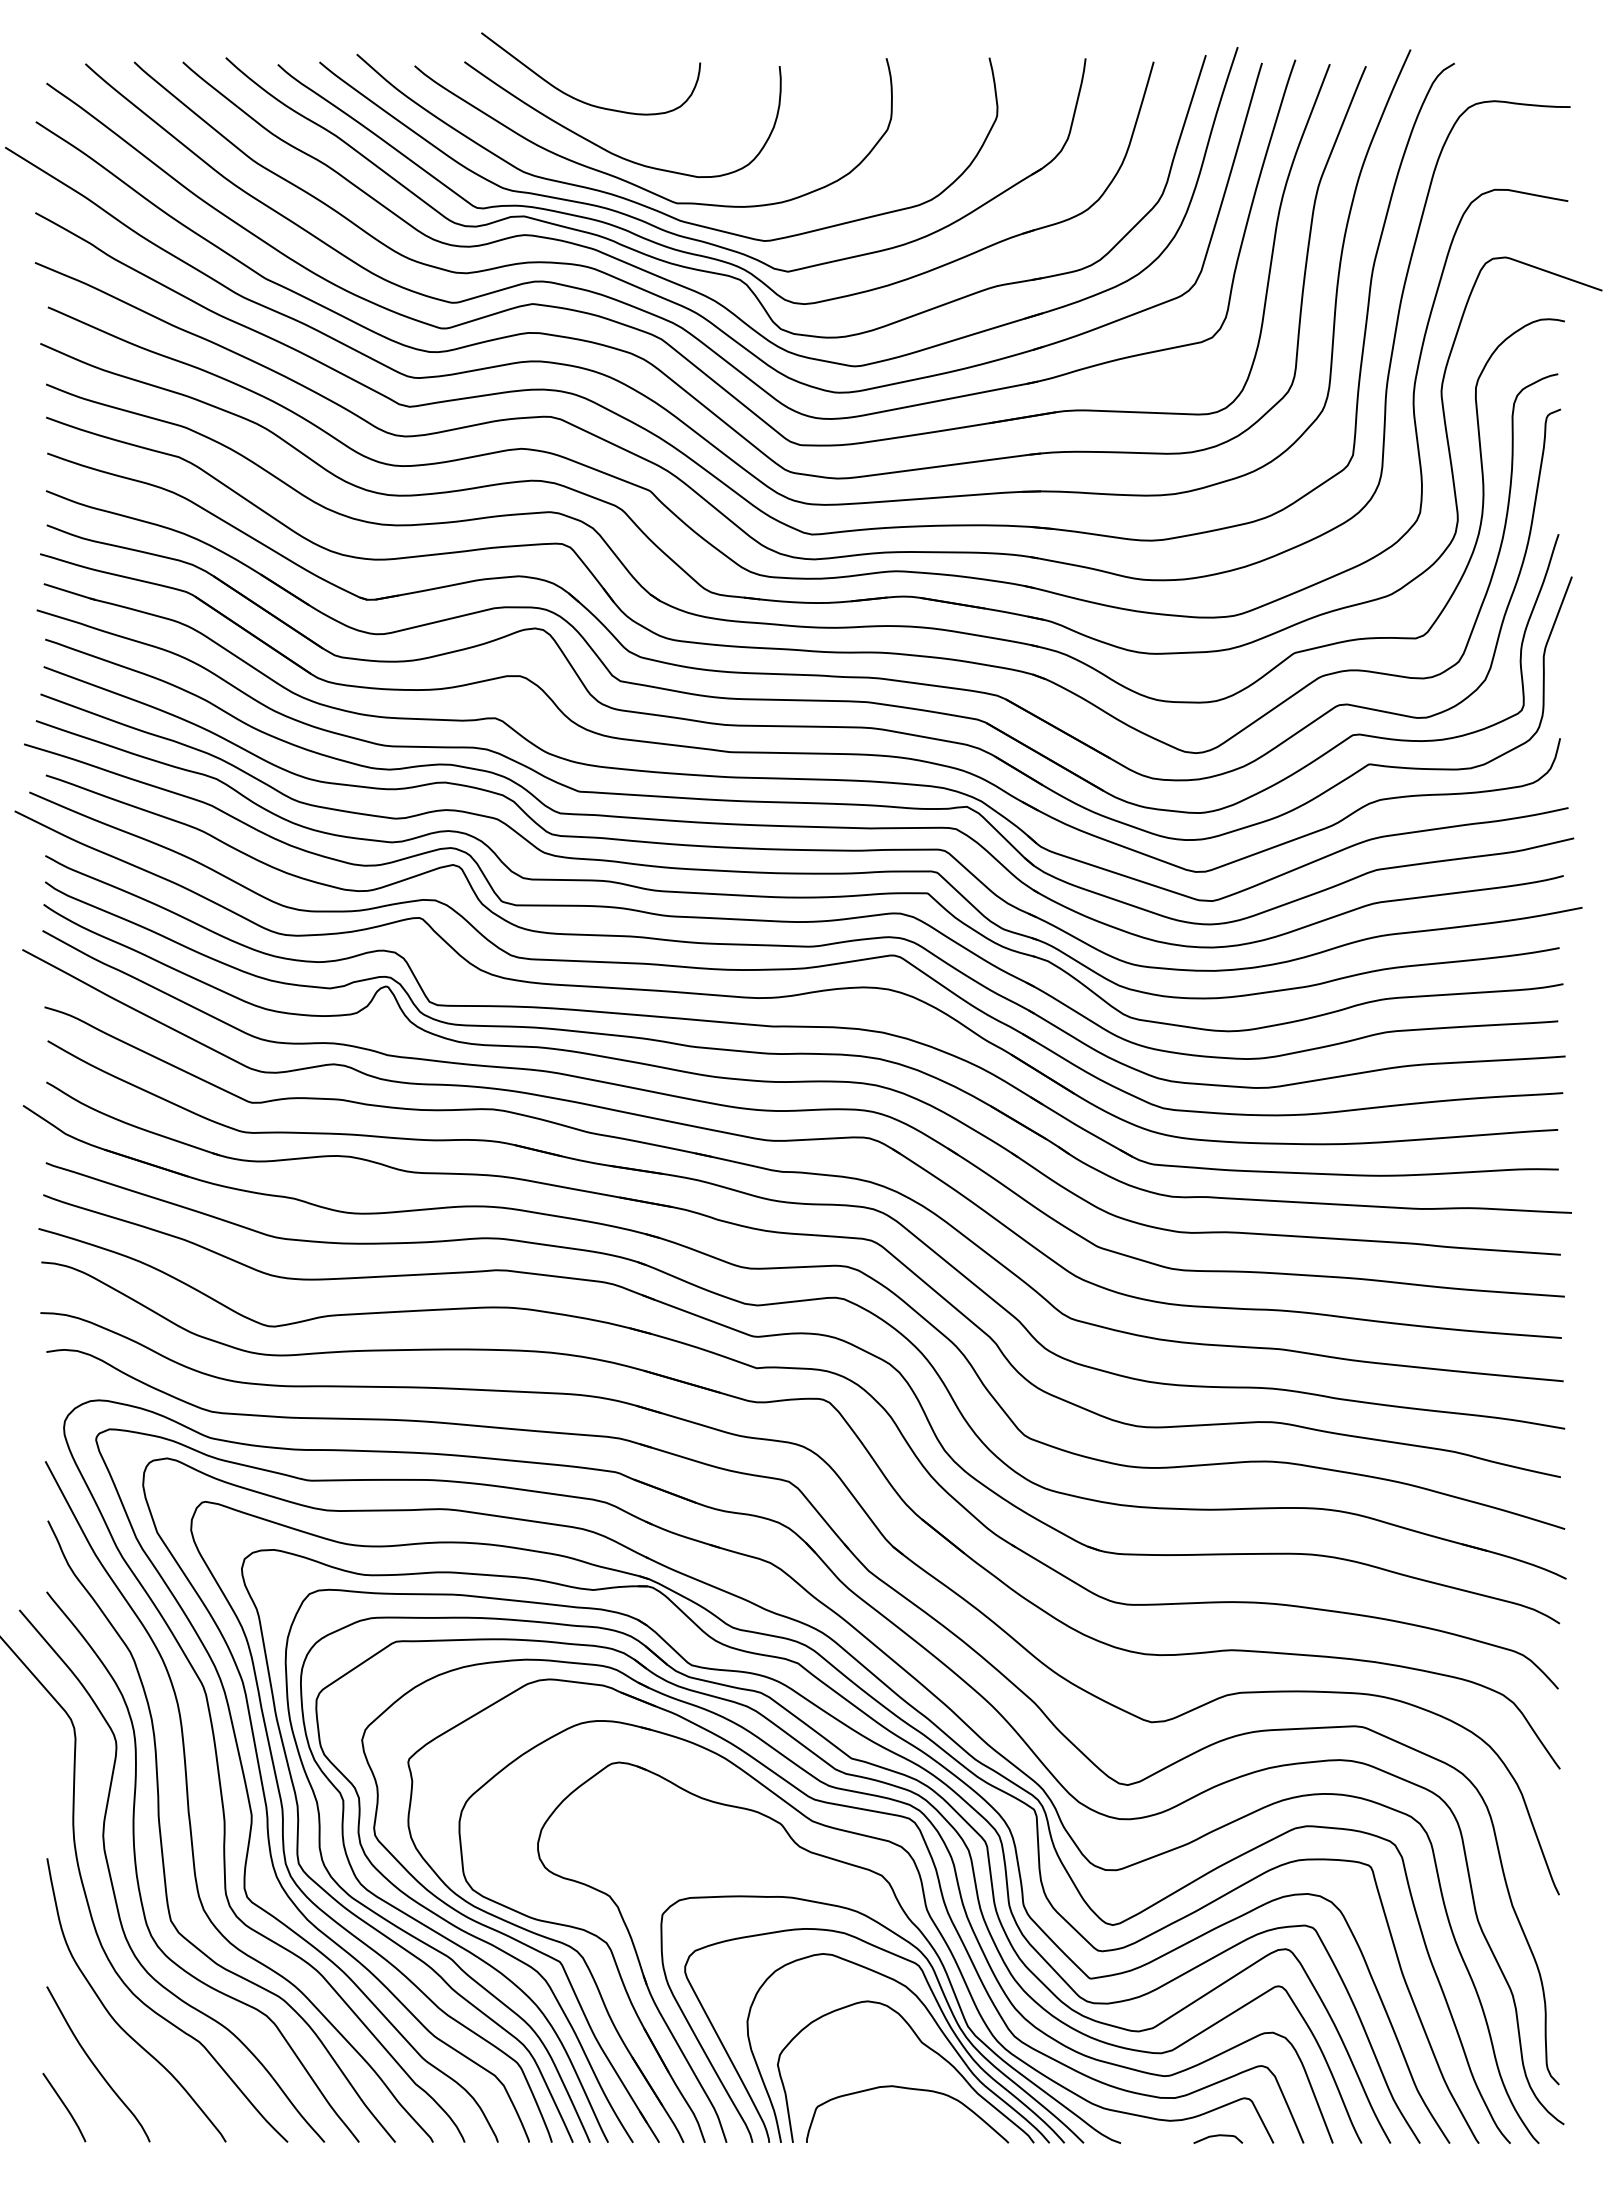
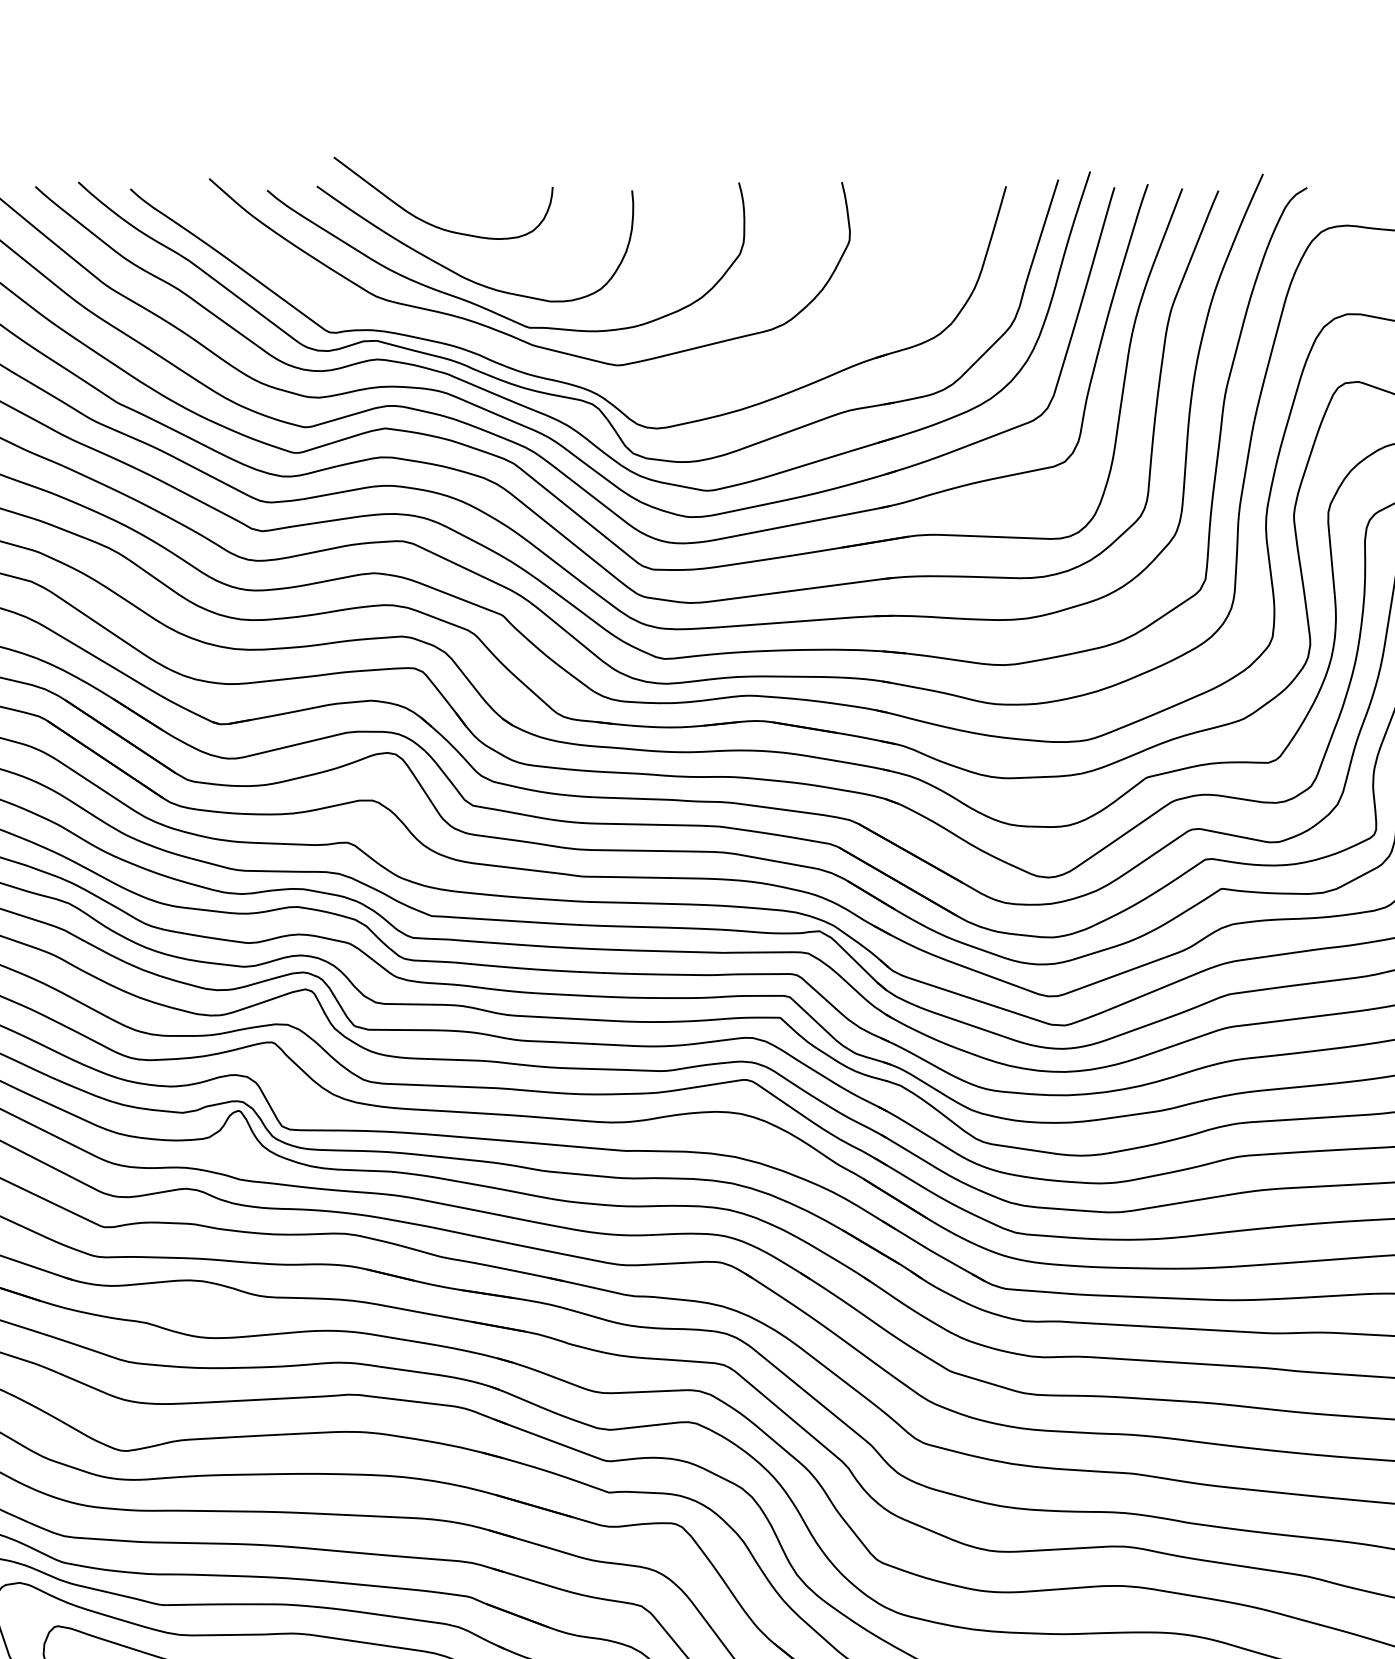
part: (679, 234) -> (531, 358), removed

